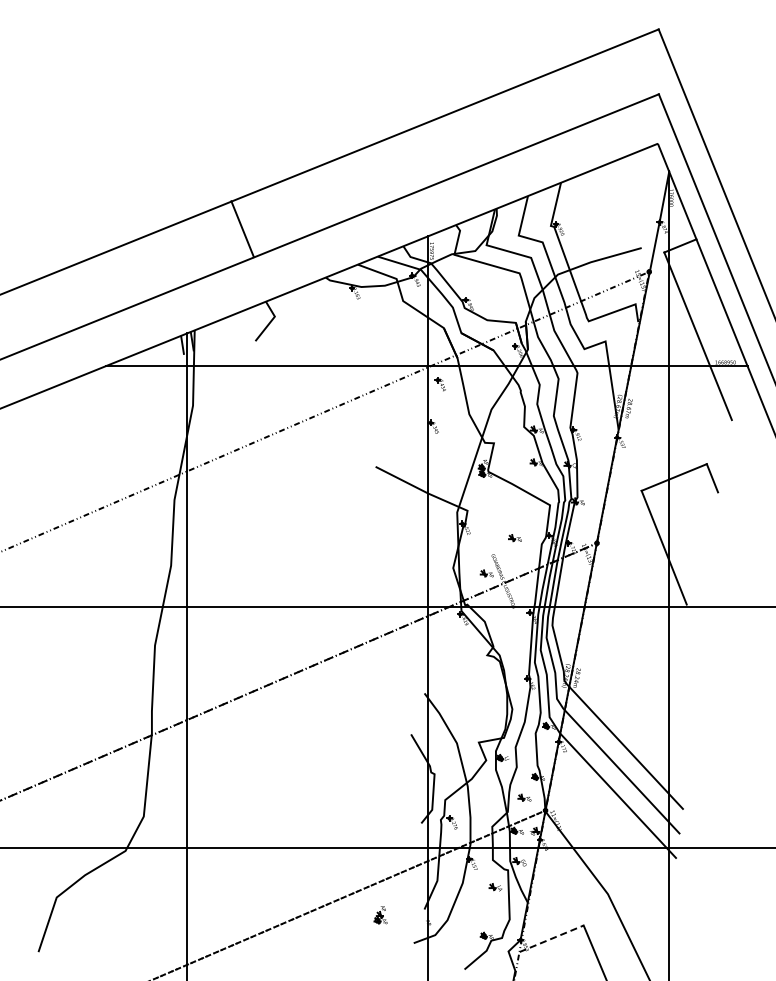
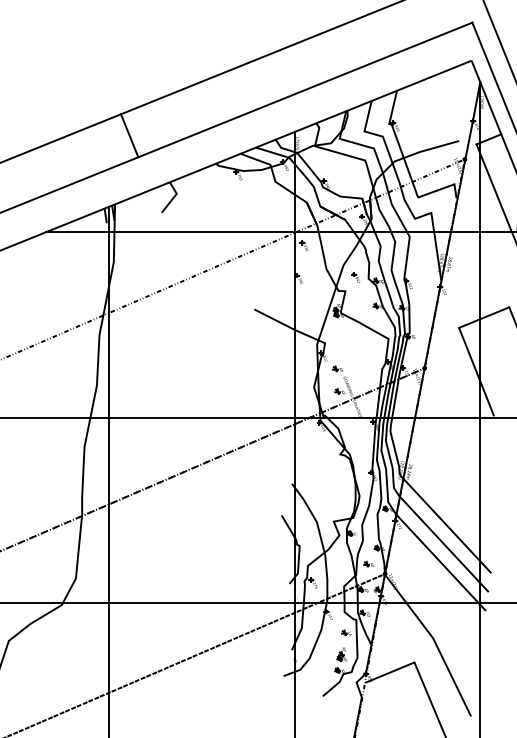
line: (242, 229) -> (129, 135), moved
part: (507, 425) -> (355, 277), added
part: (514, 538) -> (337, 369), moved
part: (380, 915) -> (341, 654), moved
line: (551, 938) -> (389, 672), dashed -> solid

